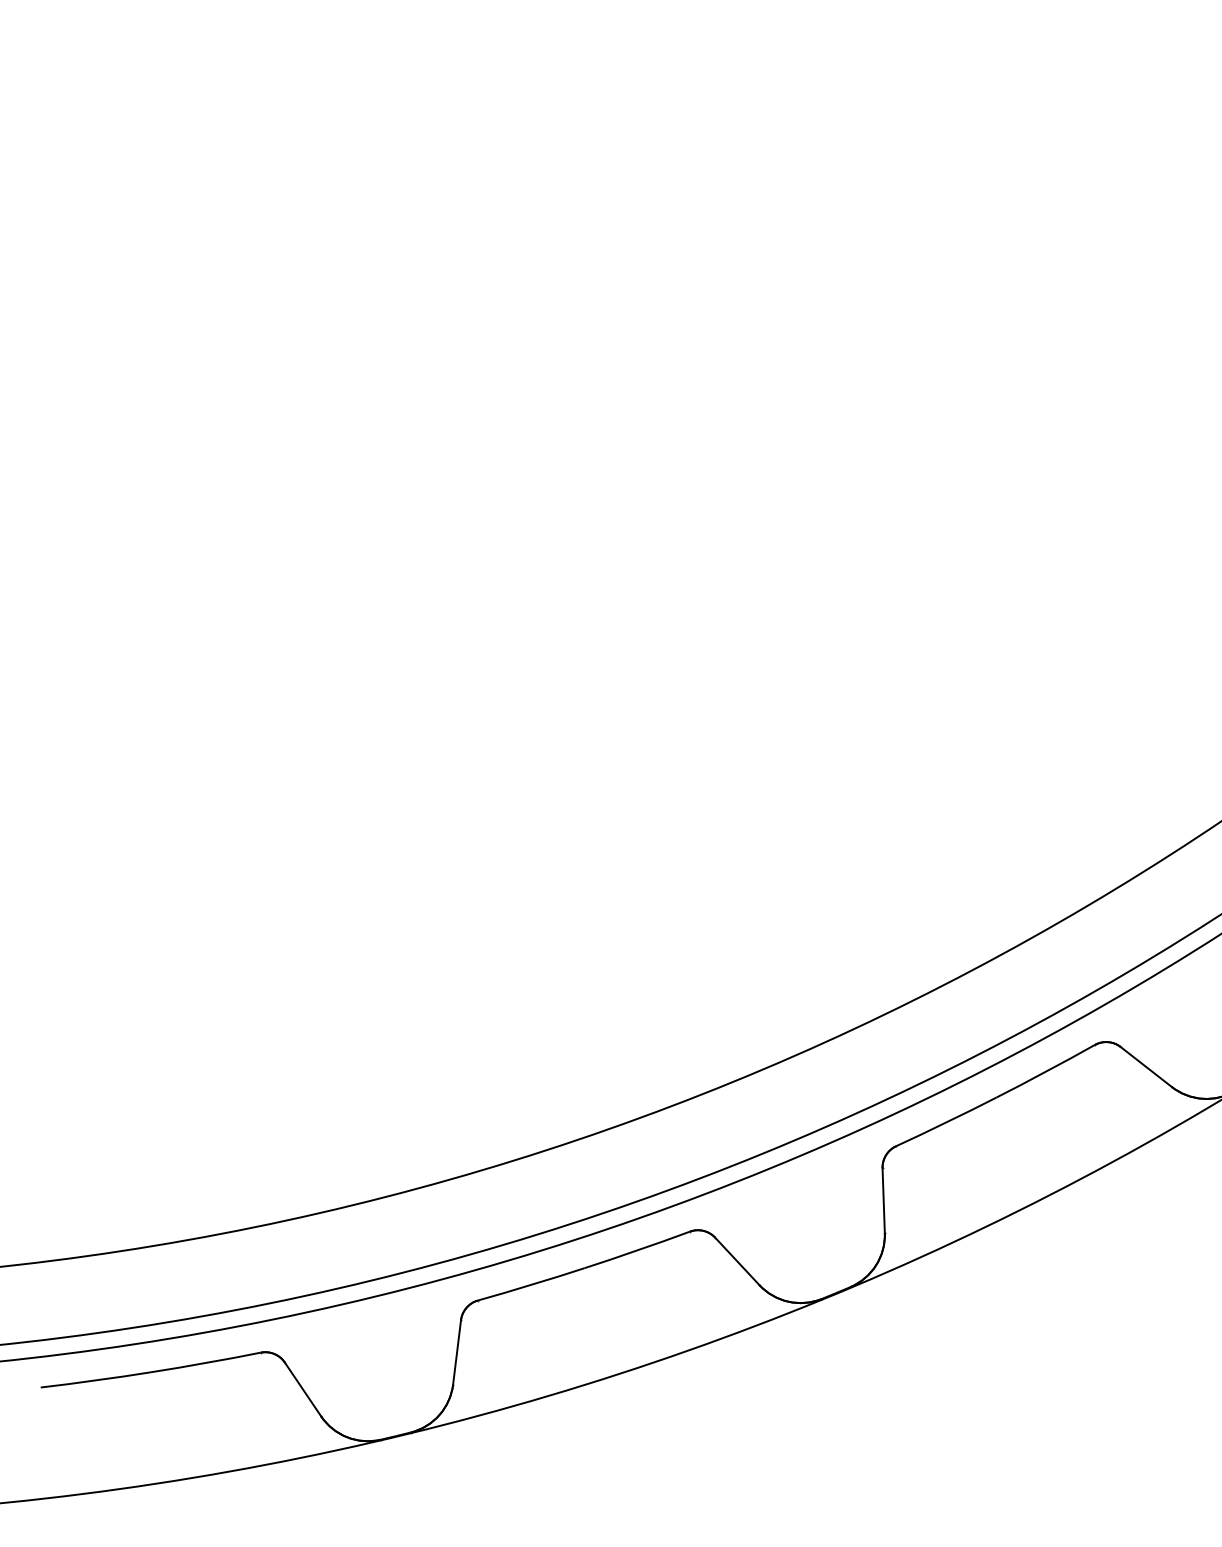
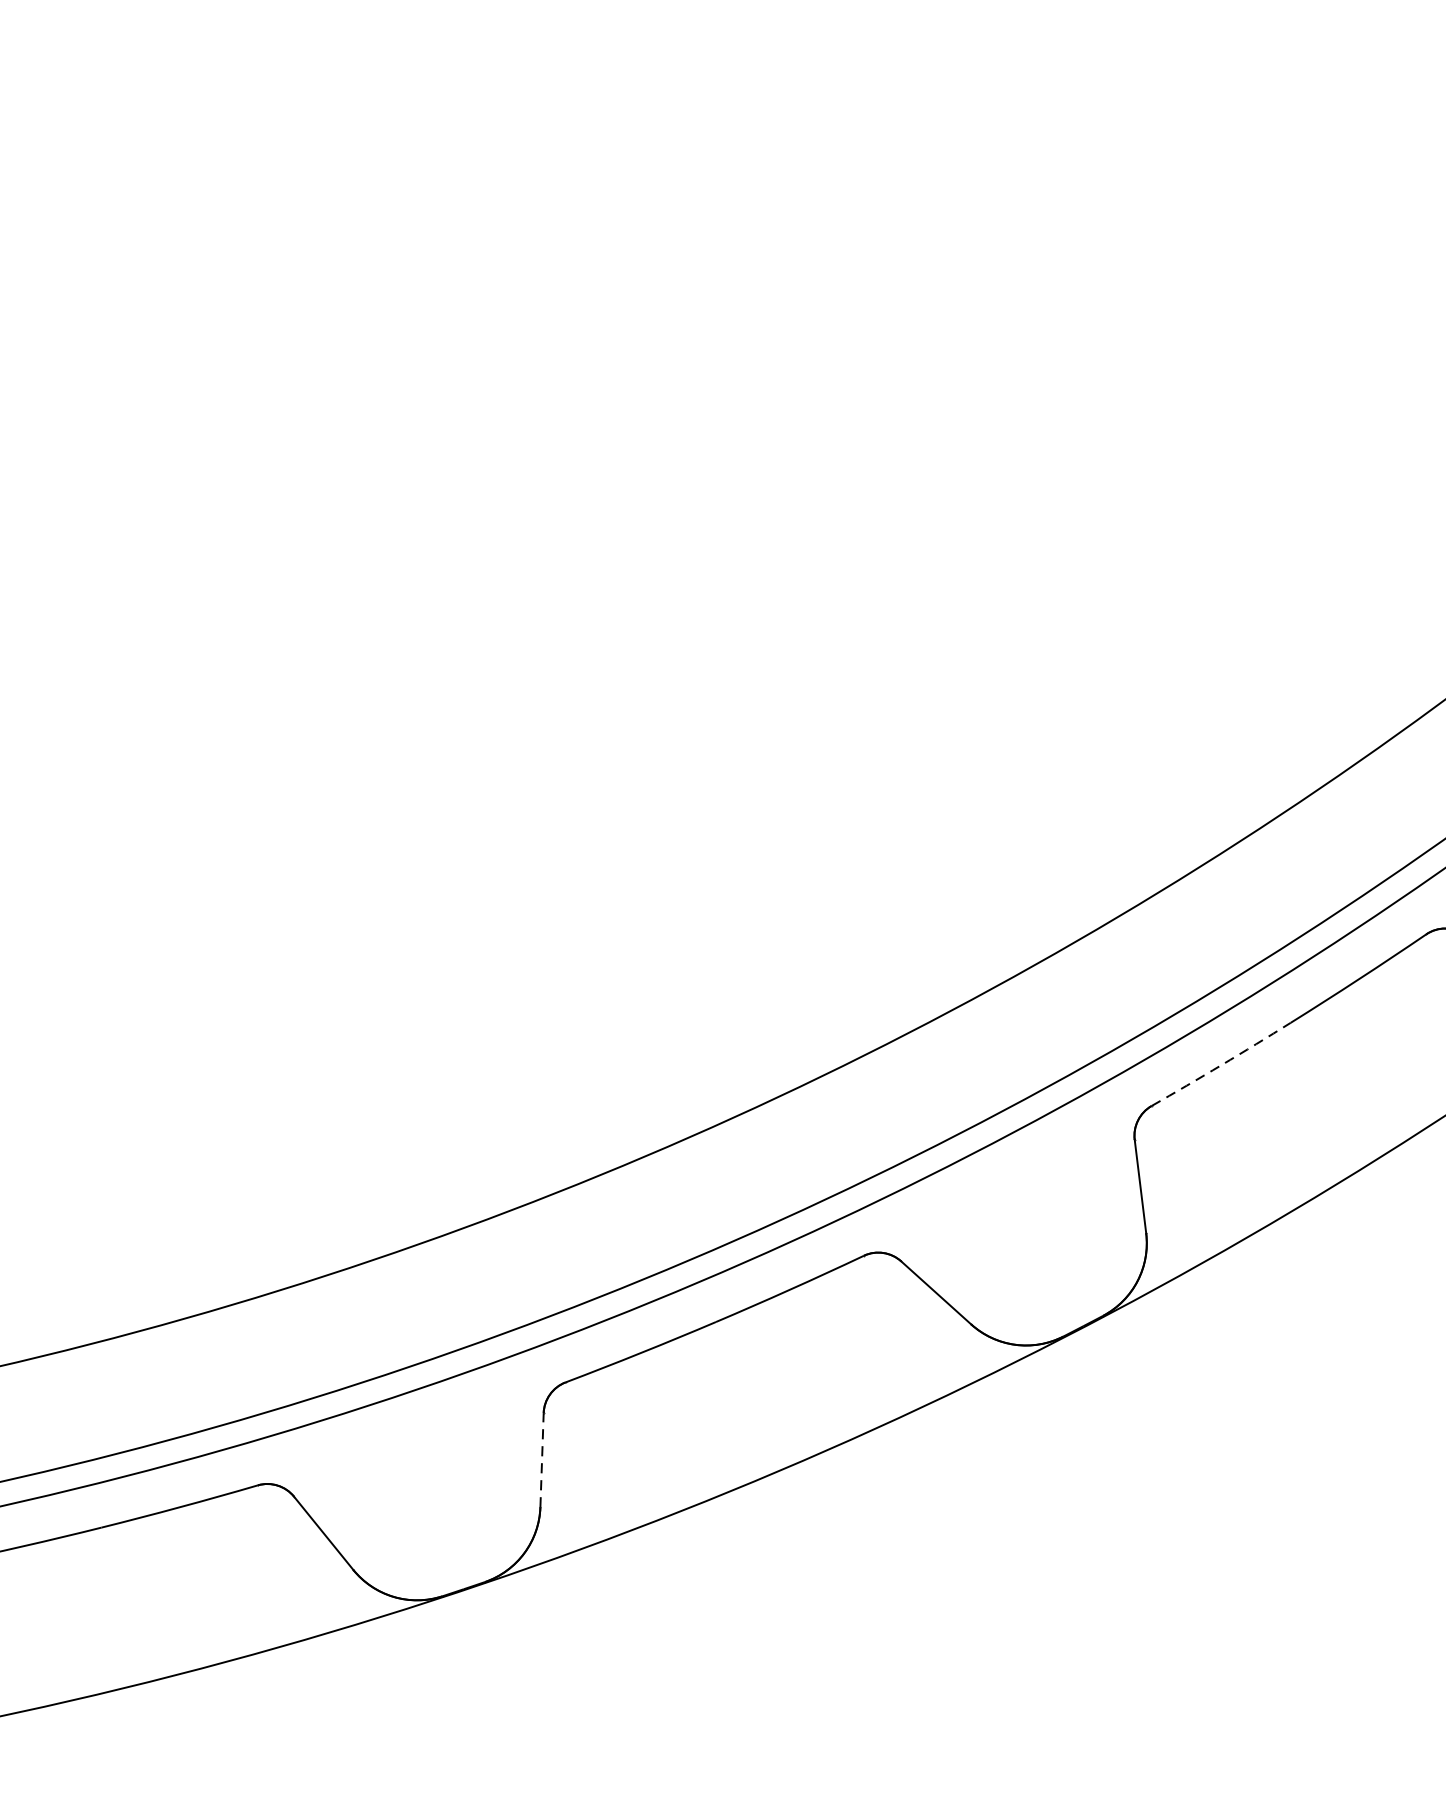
arc: (946, 1122) -> (1221, 1065), solid -> dashed
line: (457, 1351) -> (542, 1458), solid -> dashed

